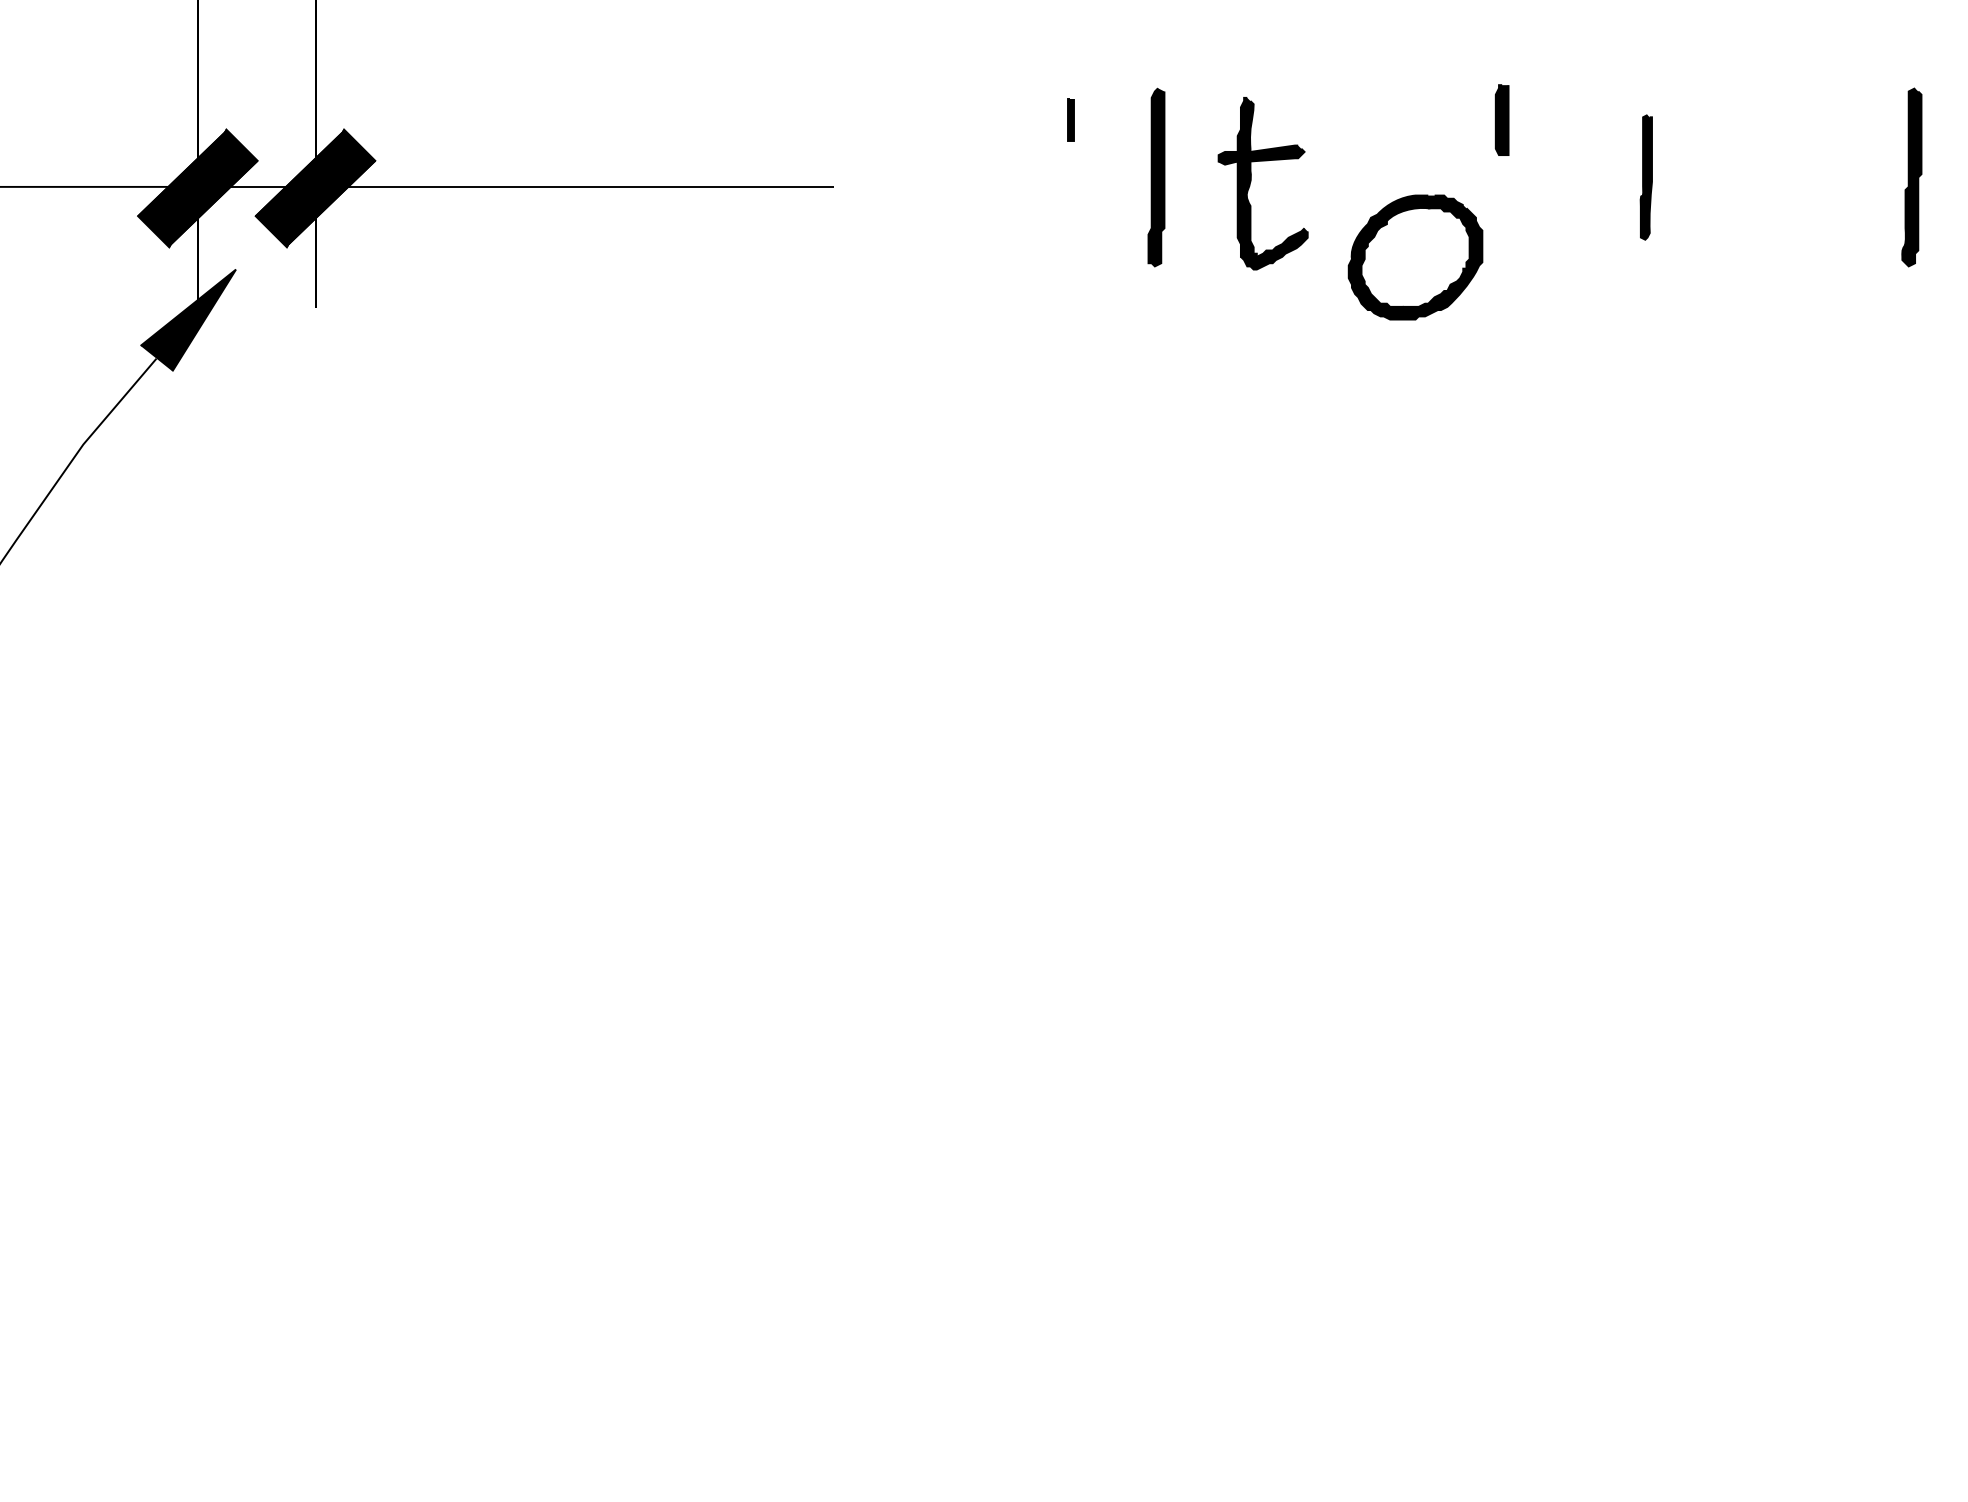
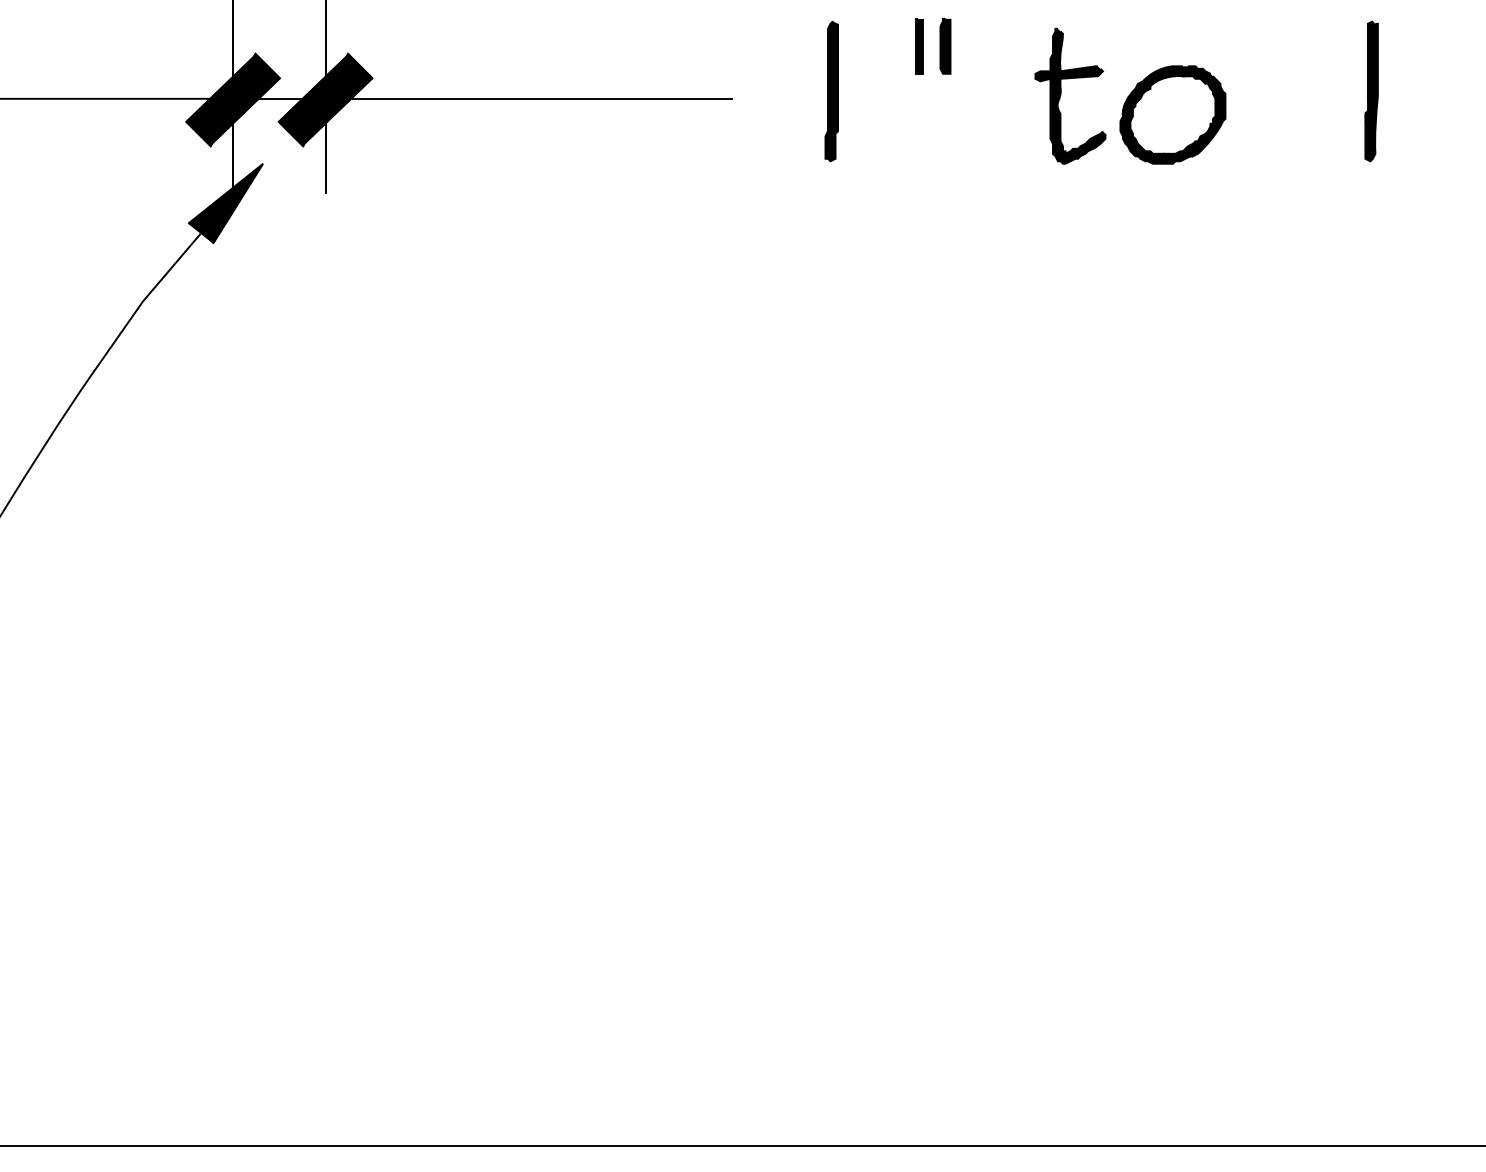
part: (1070, 119) -> (919, 45), size x1.67
part: (1501, 119) -> (944, 45), moved
part: (1156, 177) -> (831, 91), moved
part: (1646, 177) -> (1371, 91), size x1.43
part: (1415, 257) -> (1172, 114), moved

